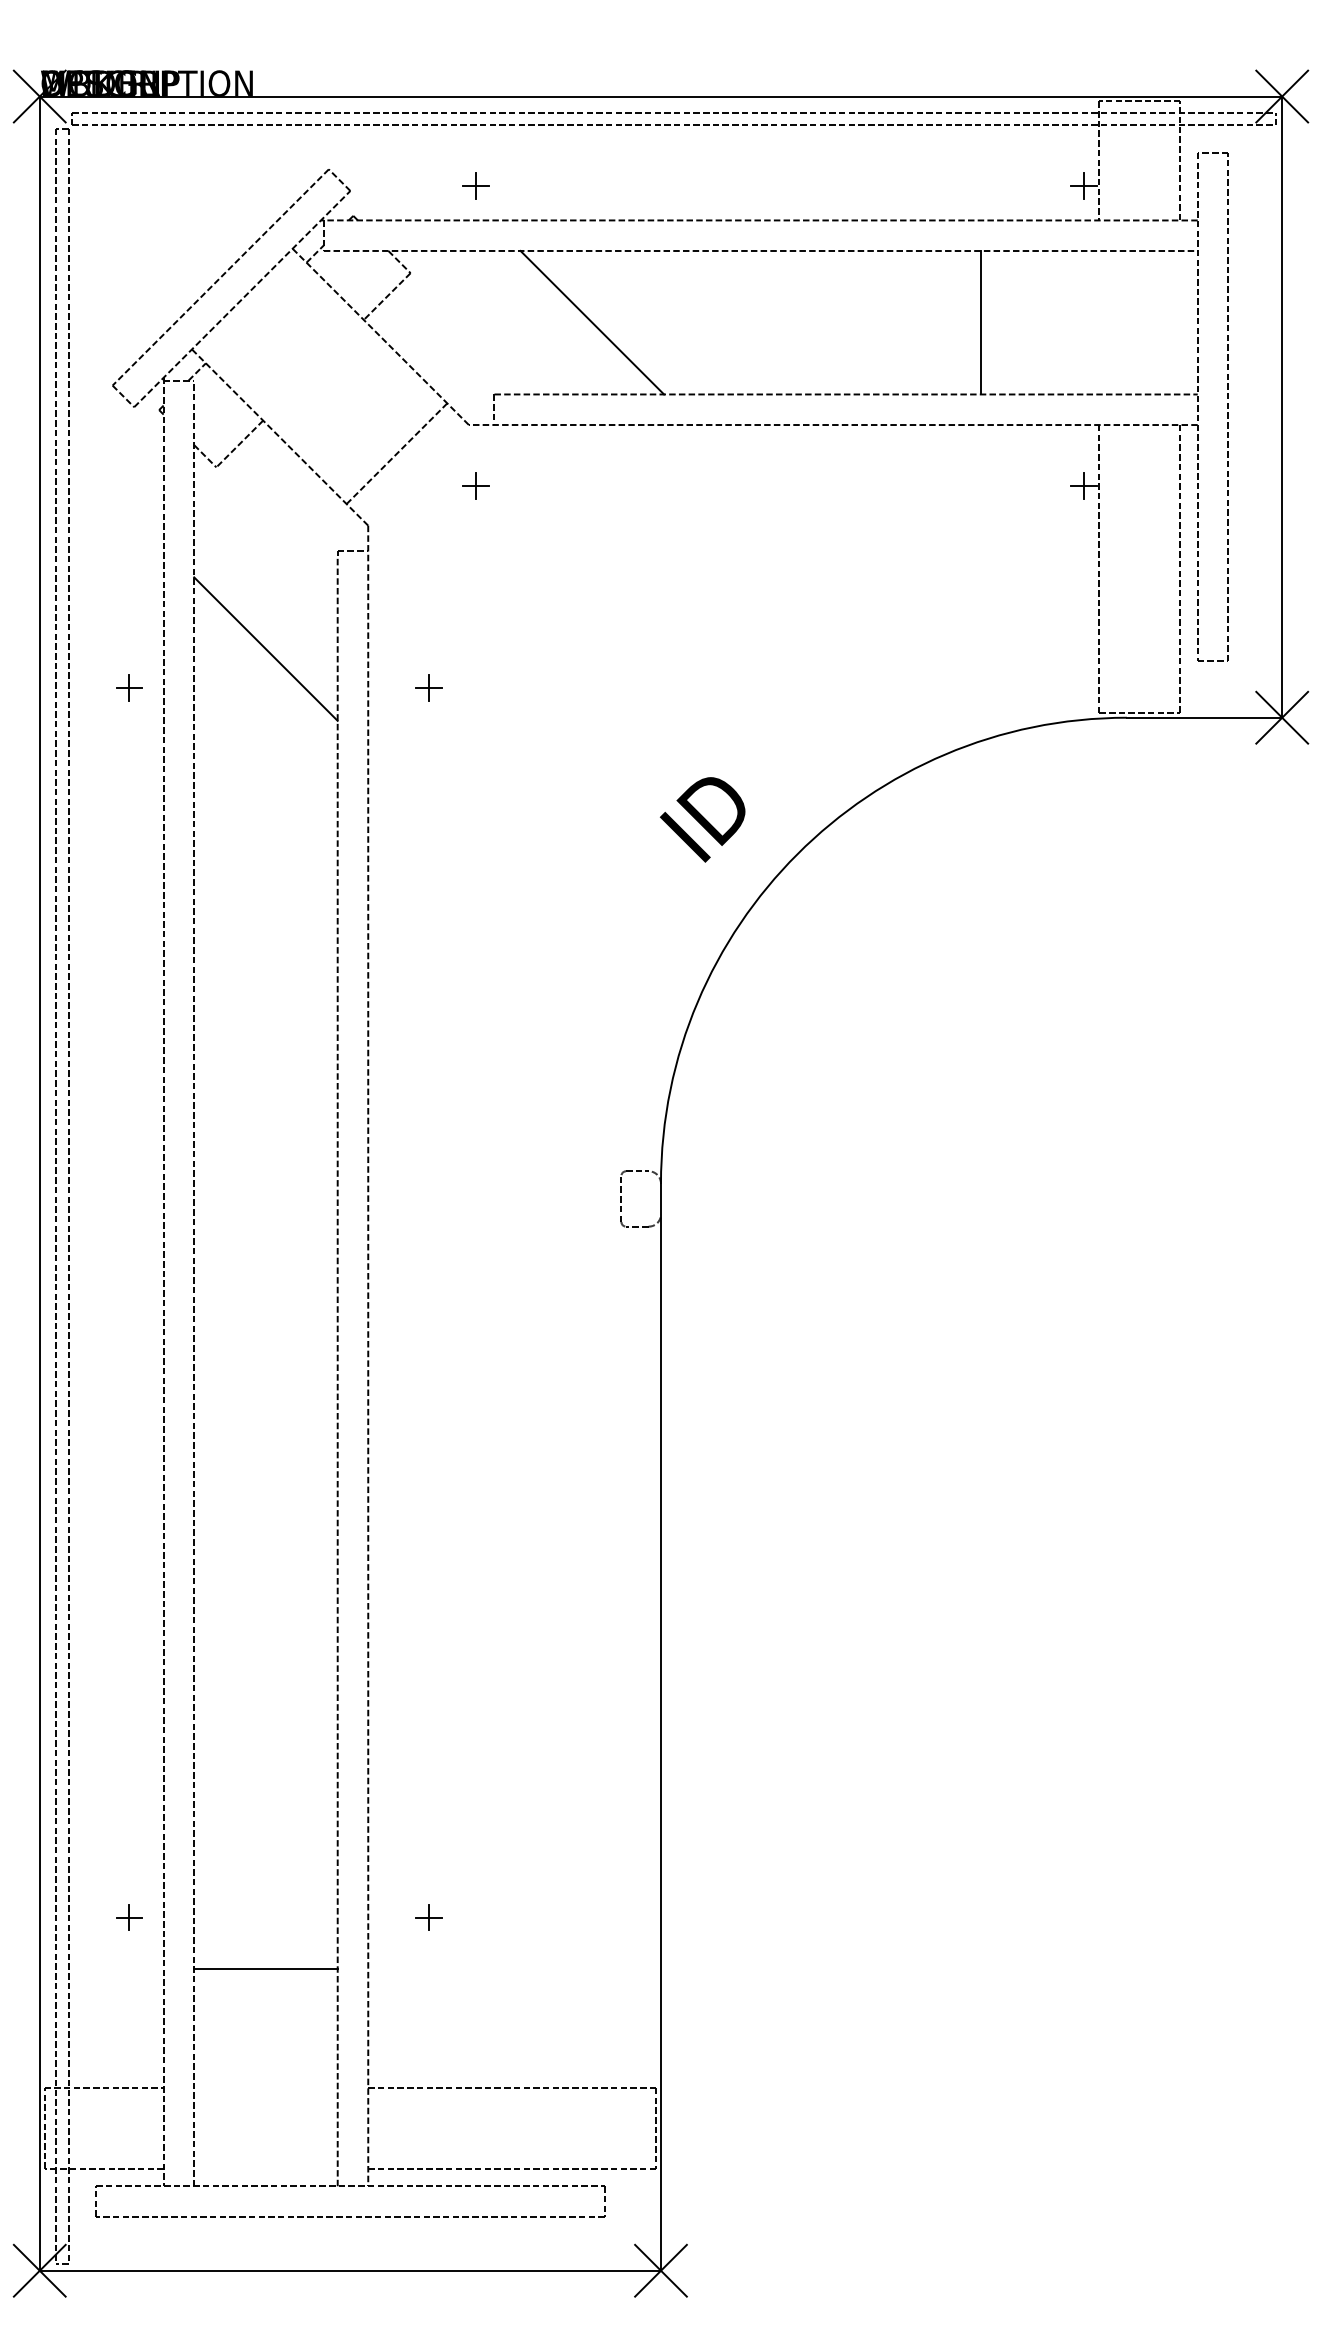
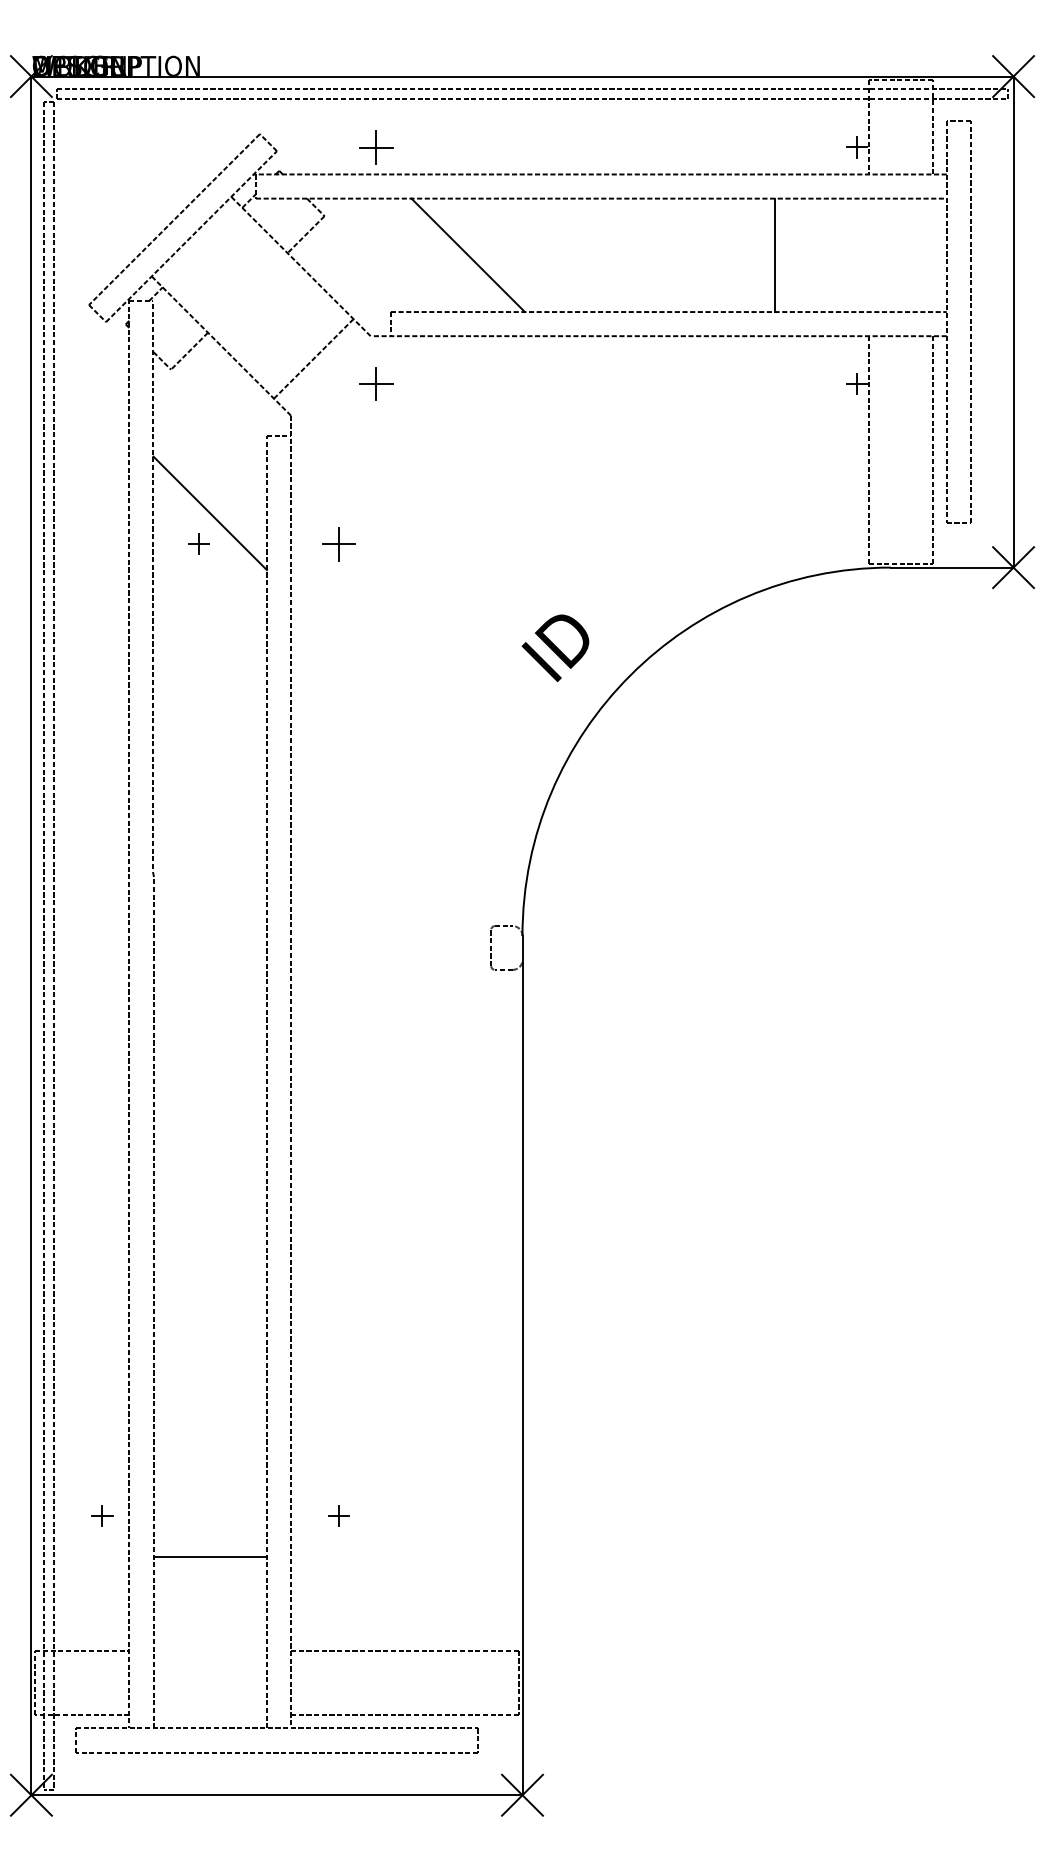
part: (475, 185) -> (375, 146), size x1.6
part: (475, 485) -> (375, 384), size x1.6
part: (129, 687) -> (198, 543), moved
part: (428, 687) -> (338, 543), size x1.6

